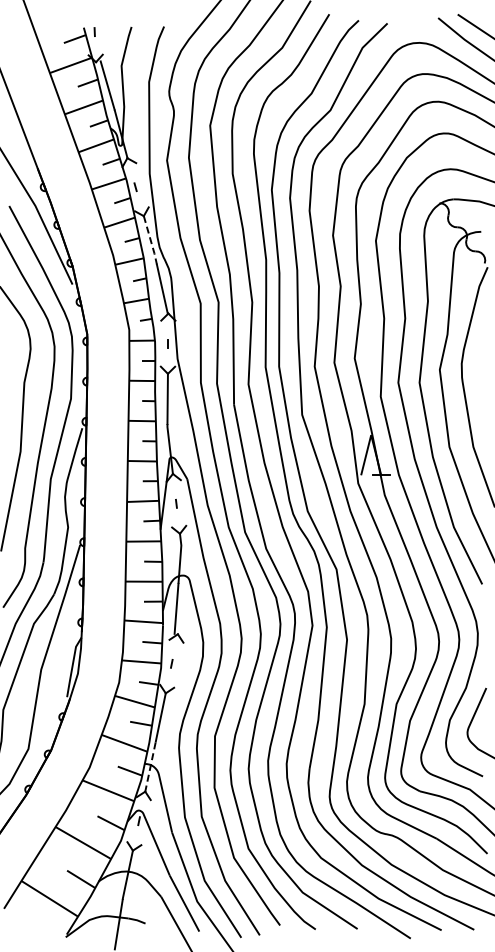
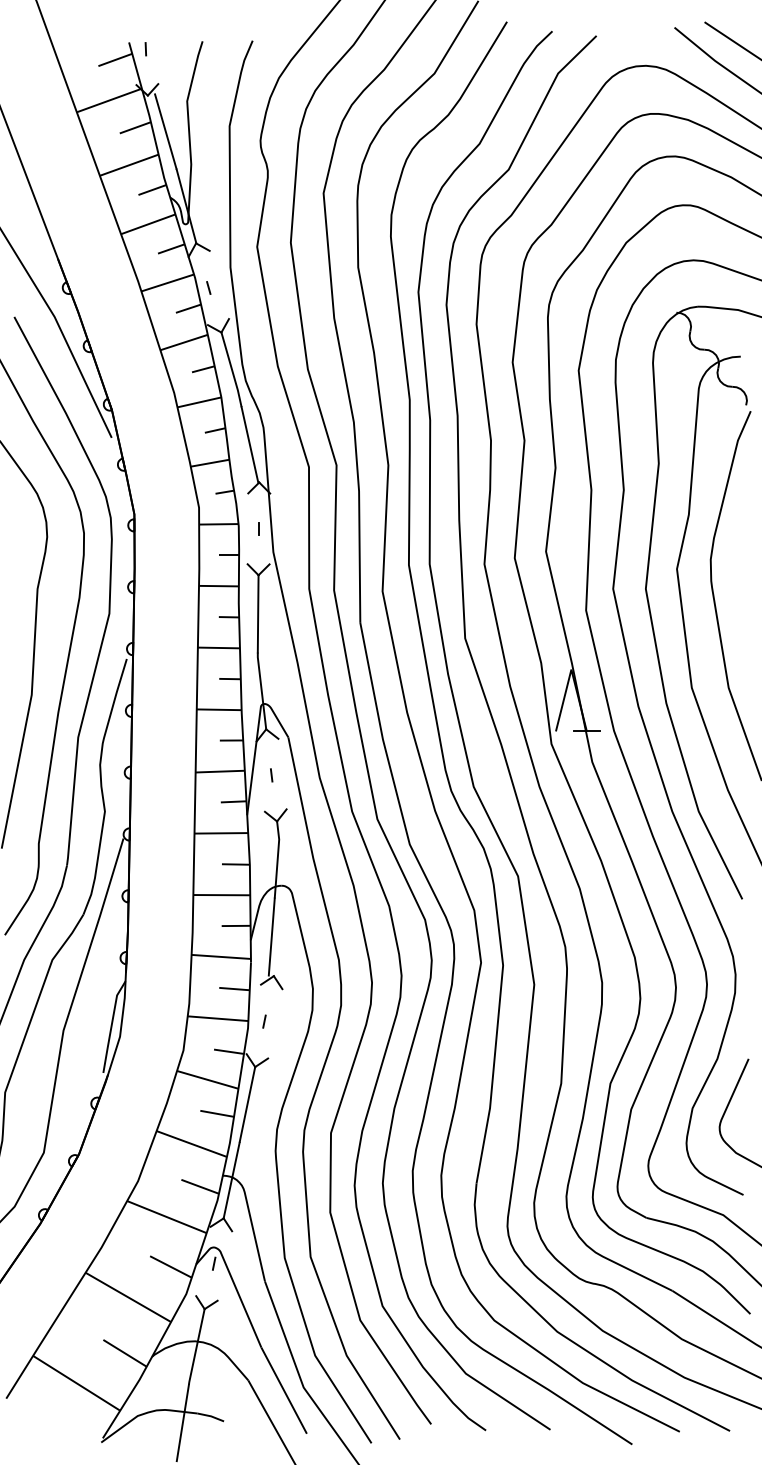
line: (151, 241) -> (233, 371), dashed -> solid
line: (150, 767) -> (231, 1181), dashed -> solid

